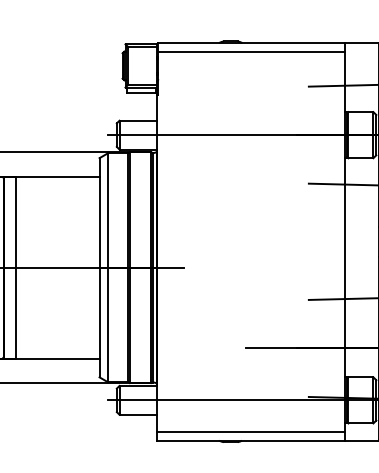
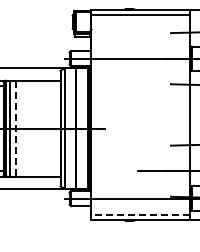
line: (16, 267) -> (16, 128), solid -> dashed
line: (249, 432) -> (139, 215), solid -> dashed

